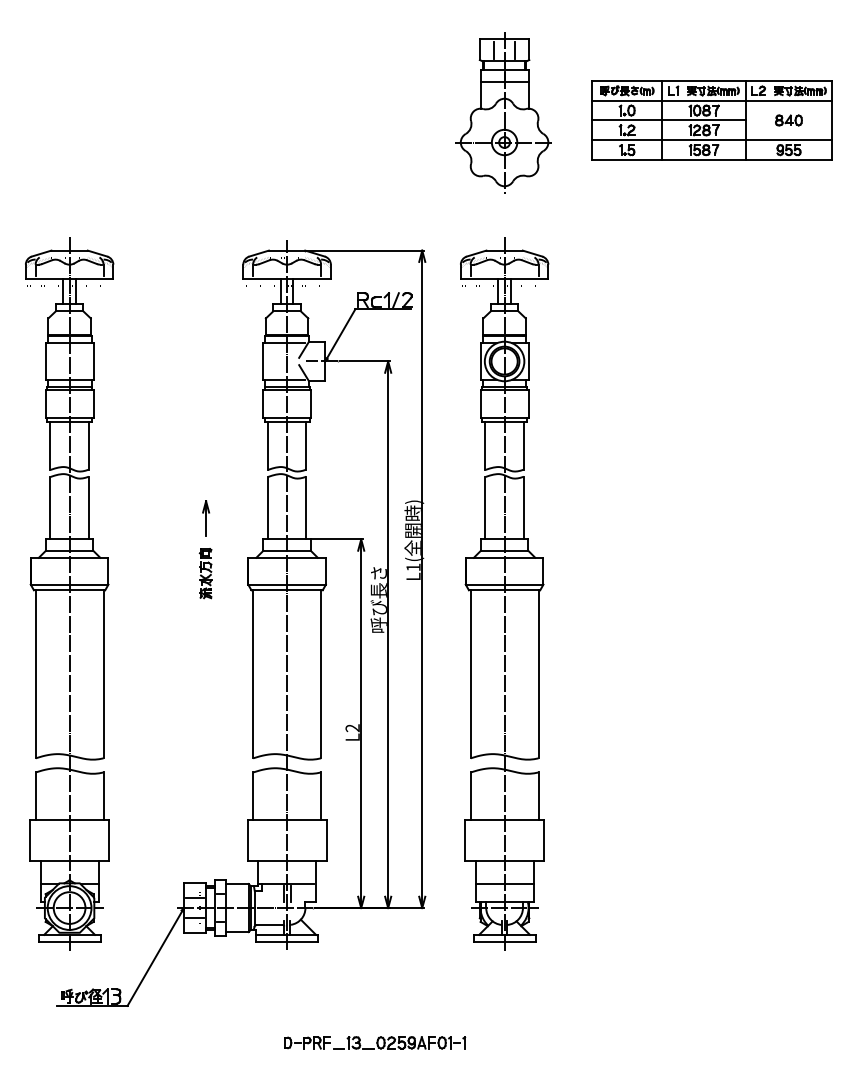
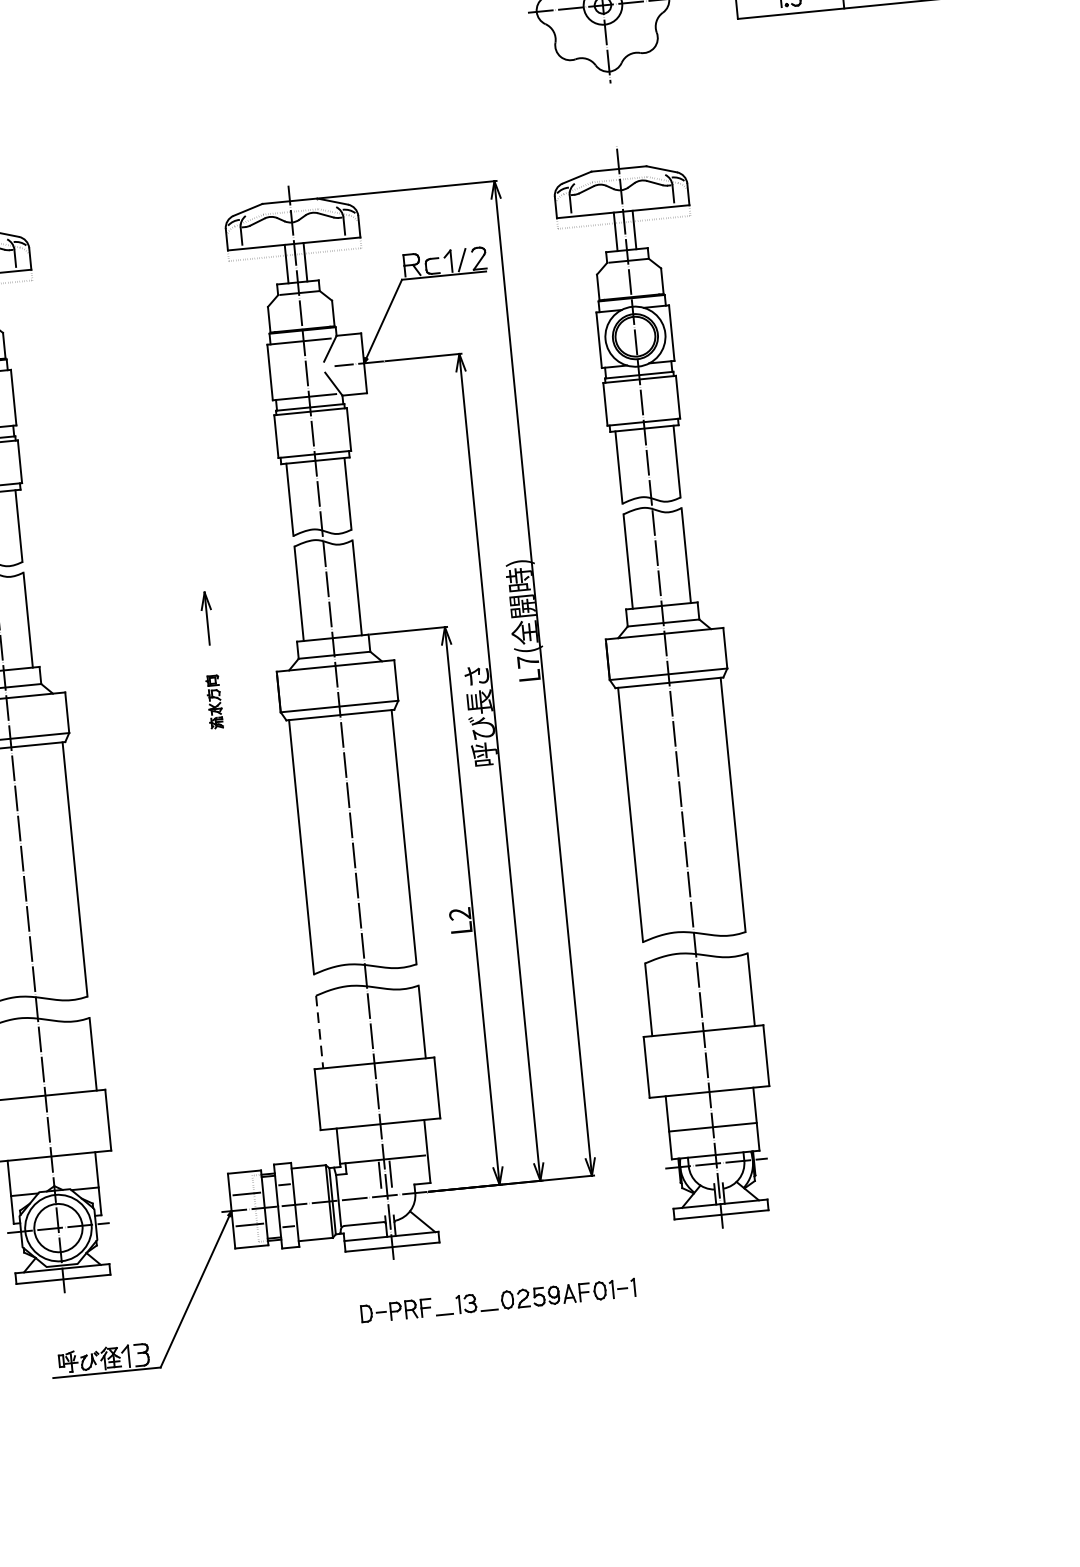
text: (413, 567) -> (528, 661), L1( -> L7(
part: (205, 573) -> (214, 701), size x0.7
line: (253, 796) -> (320, 1032), solid -> dashed
part: (375, 1042) -> (499, 1300), moved

